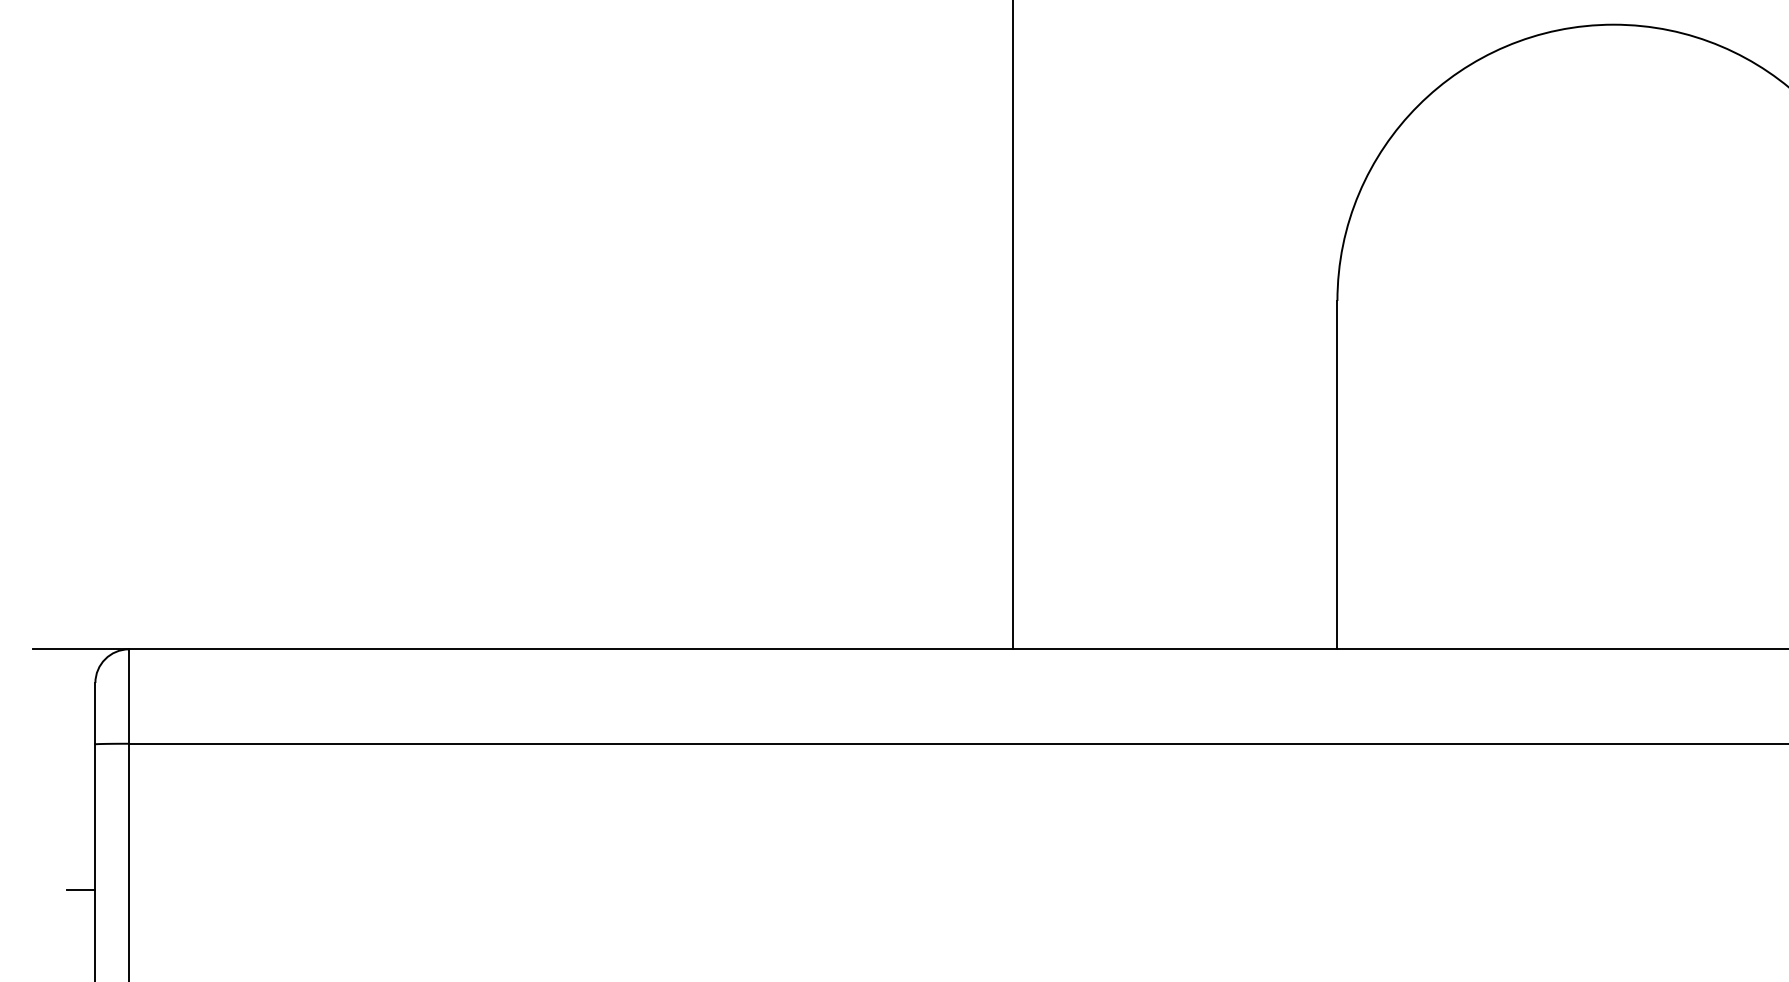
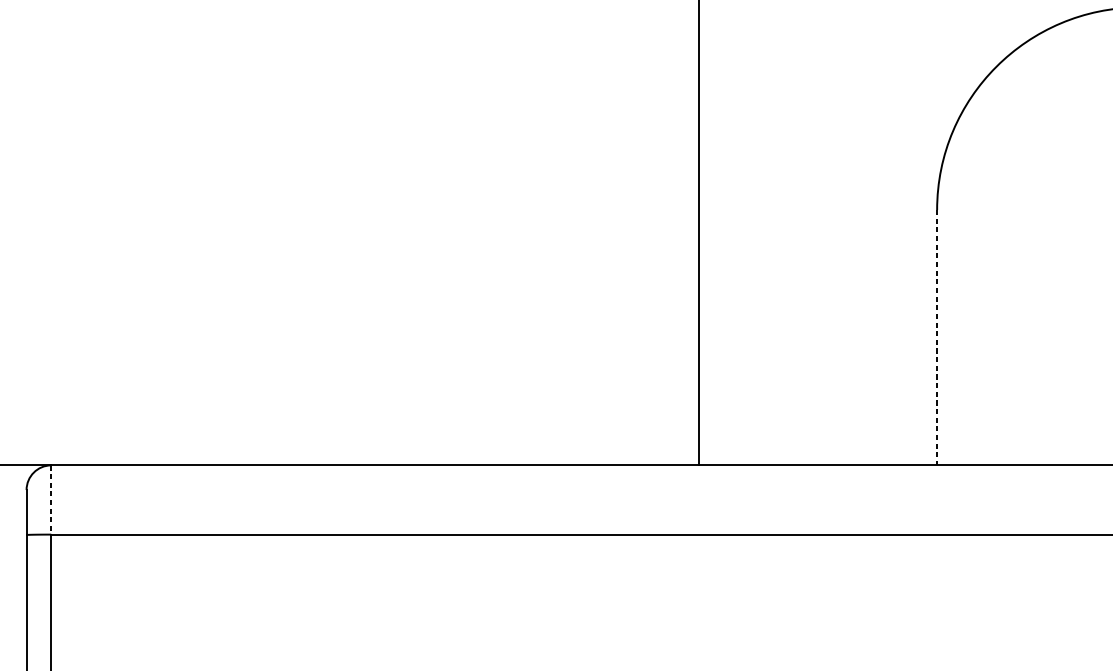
line: (1337, 475) -> (937, 337), solid -> dashed
line: (129, 697) -> (51, 500), solid -> dashed
line: (80, 889) -> (15, 641), removed

